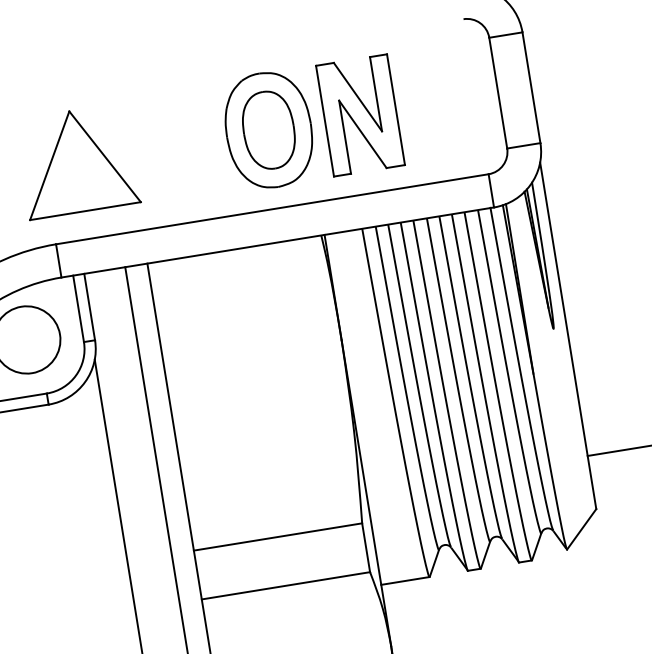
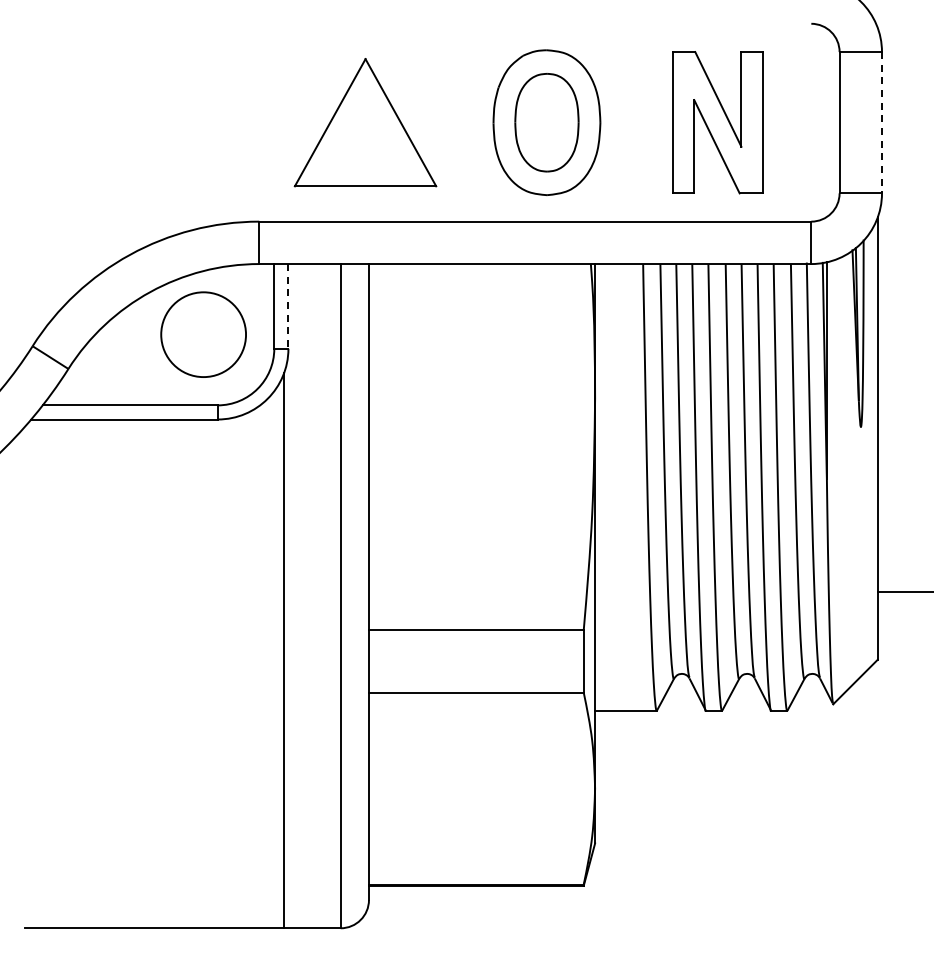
line: (531, 87) -> (882, 122), solid -> dashed
part: (360, 115) -> (717, 122), moved
part: (77, 161) -> (365, 122), moved
line: (89, 307) -> (288, 306), solid -> dashed

